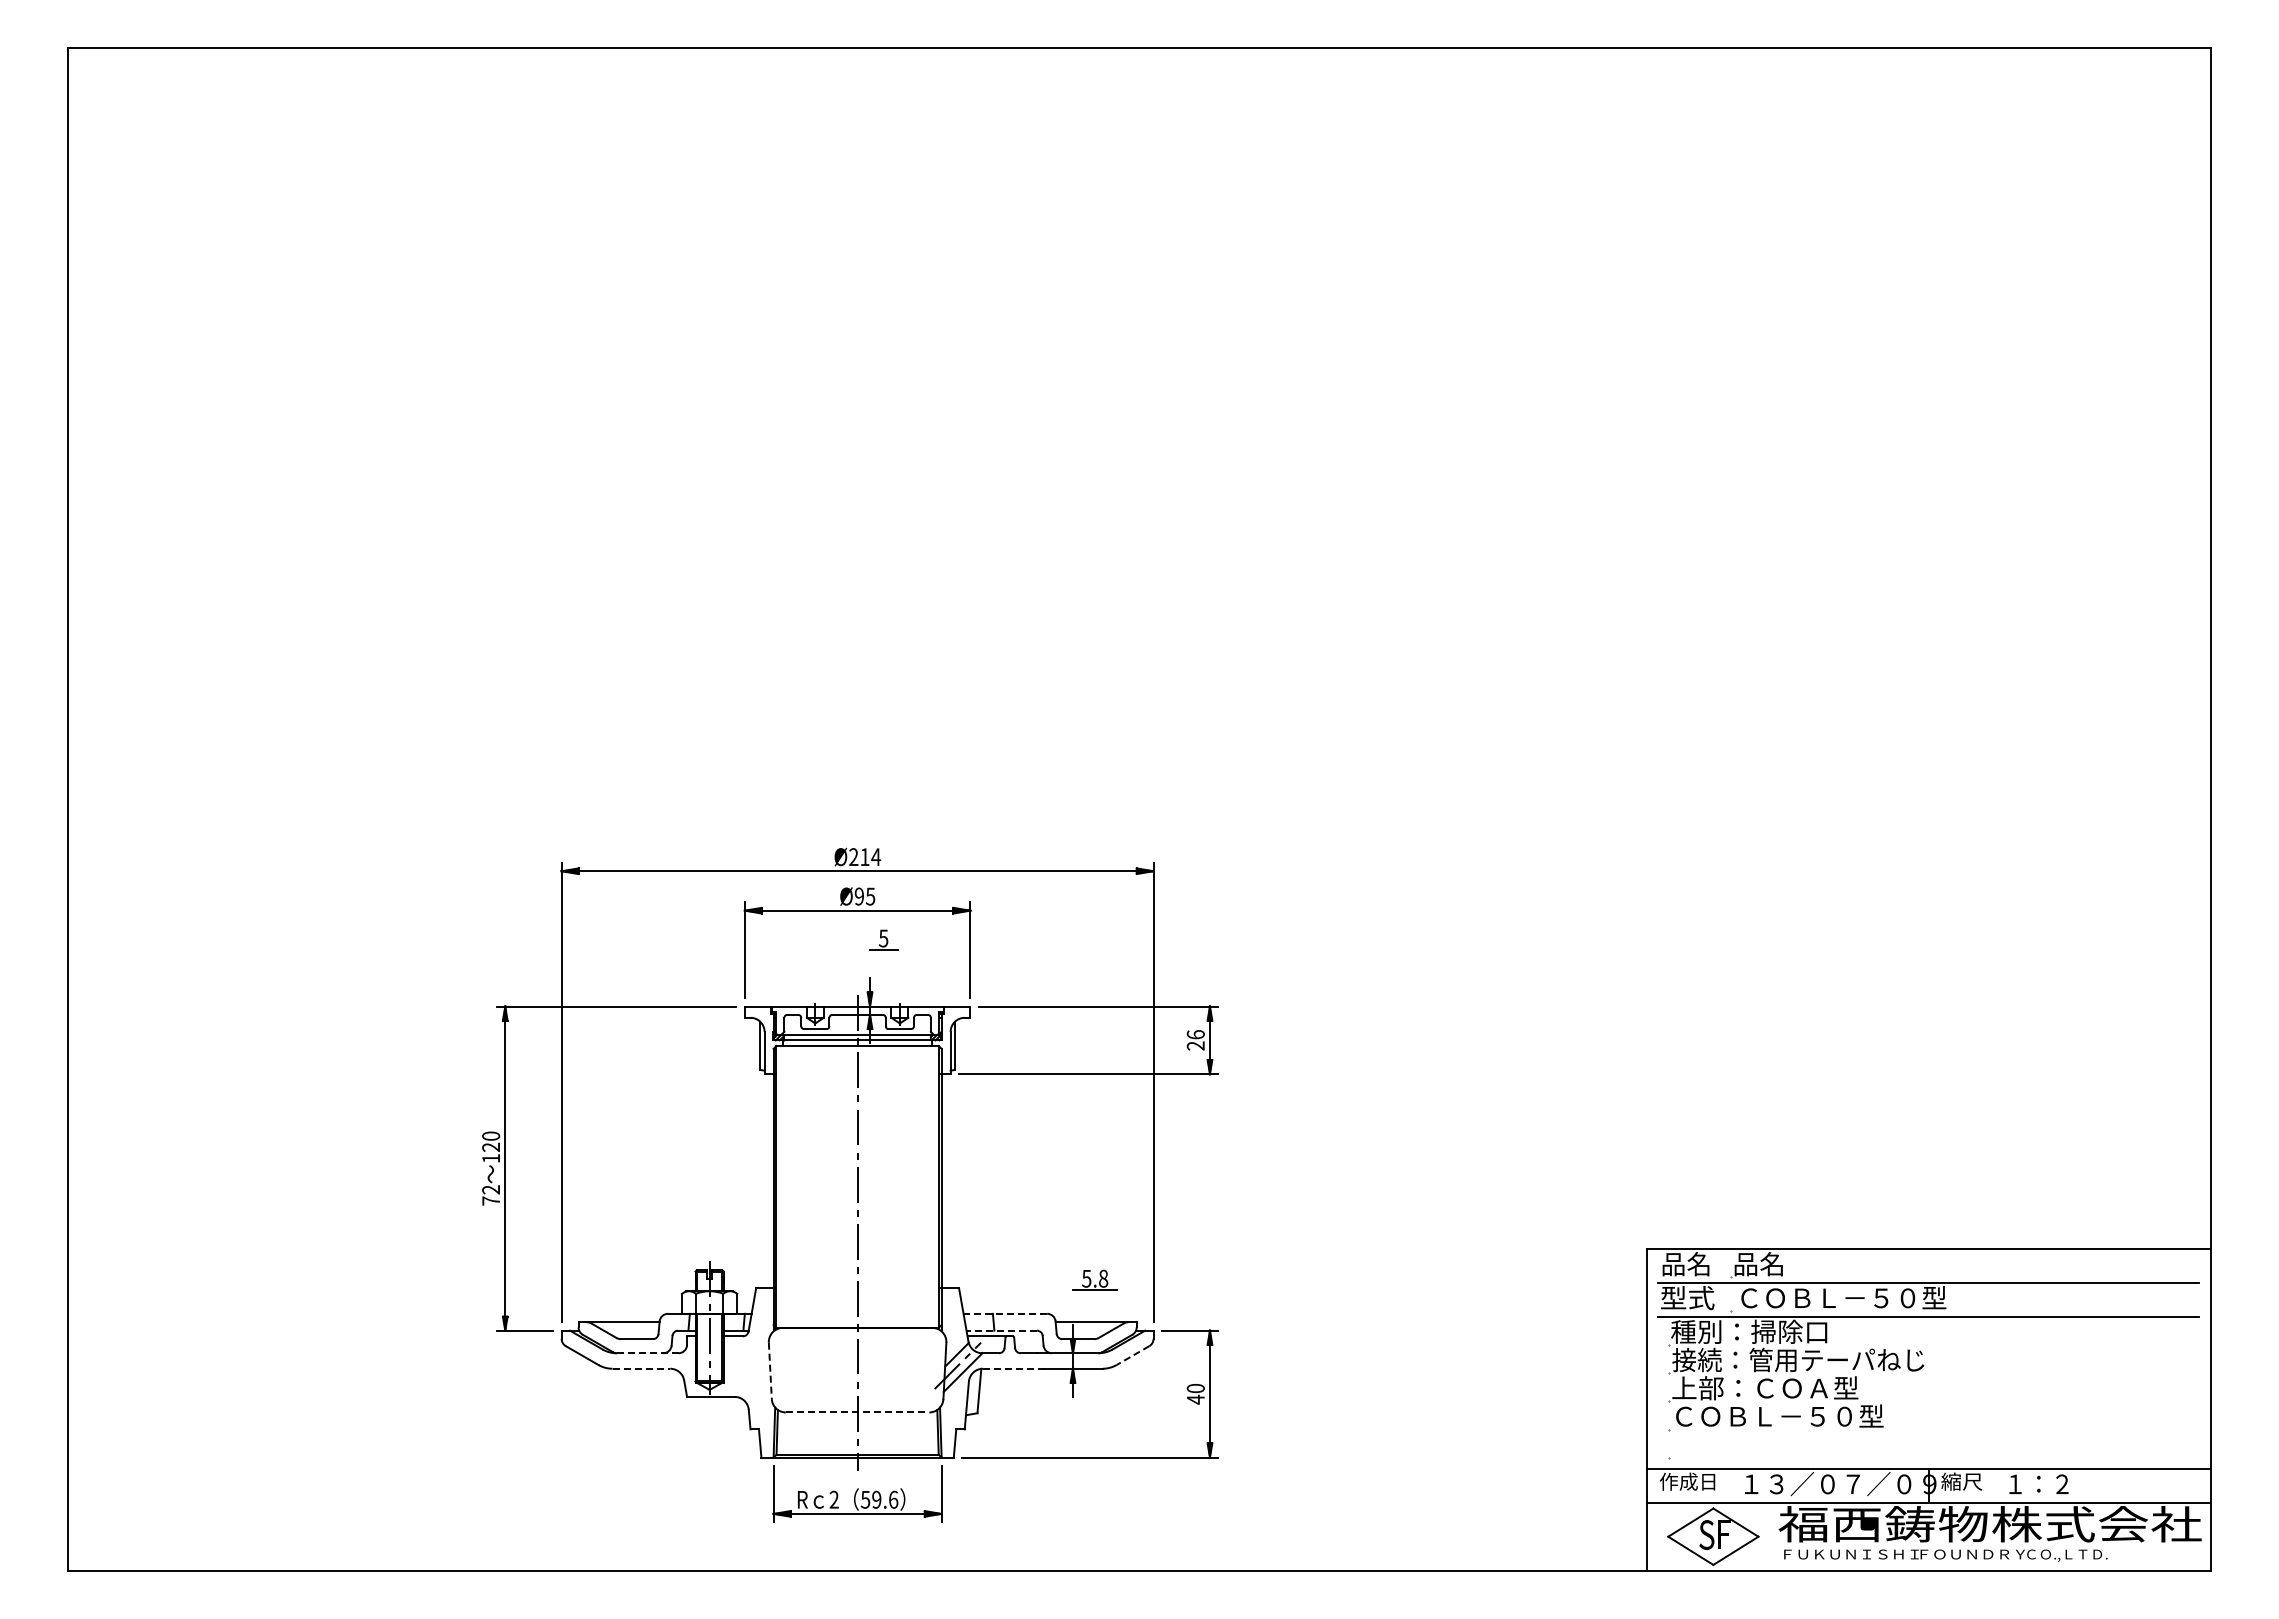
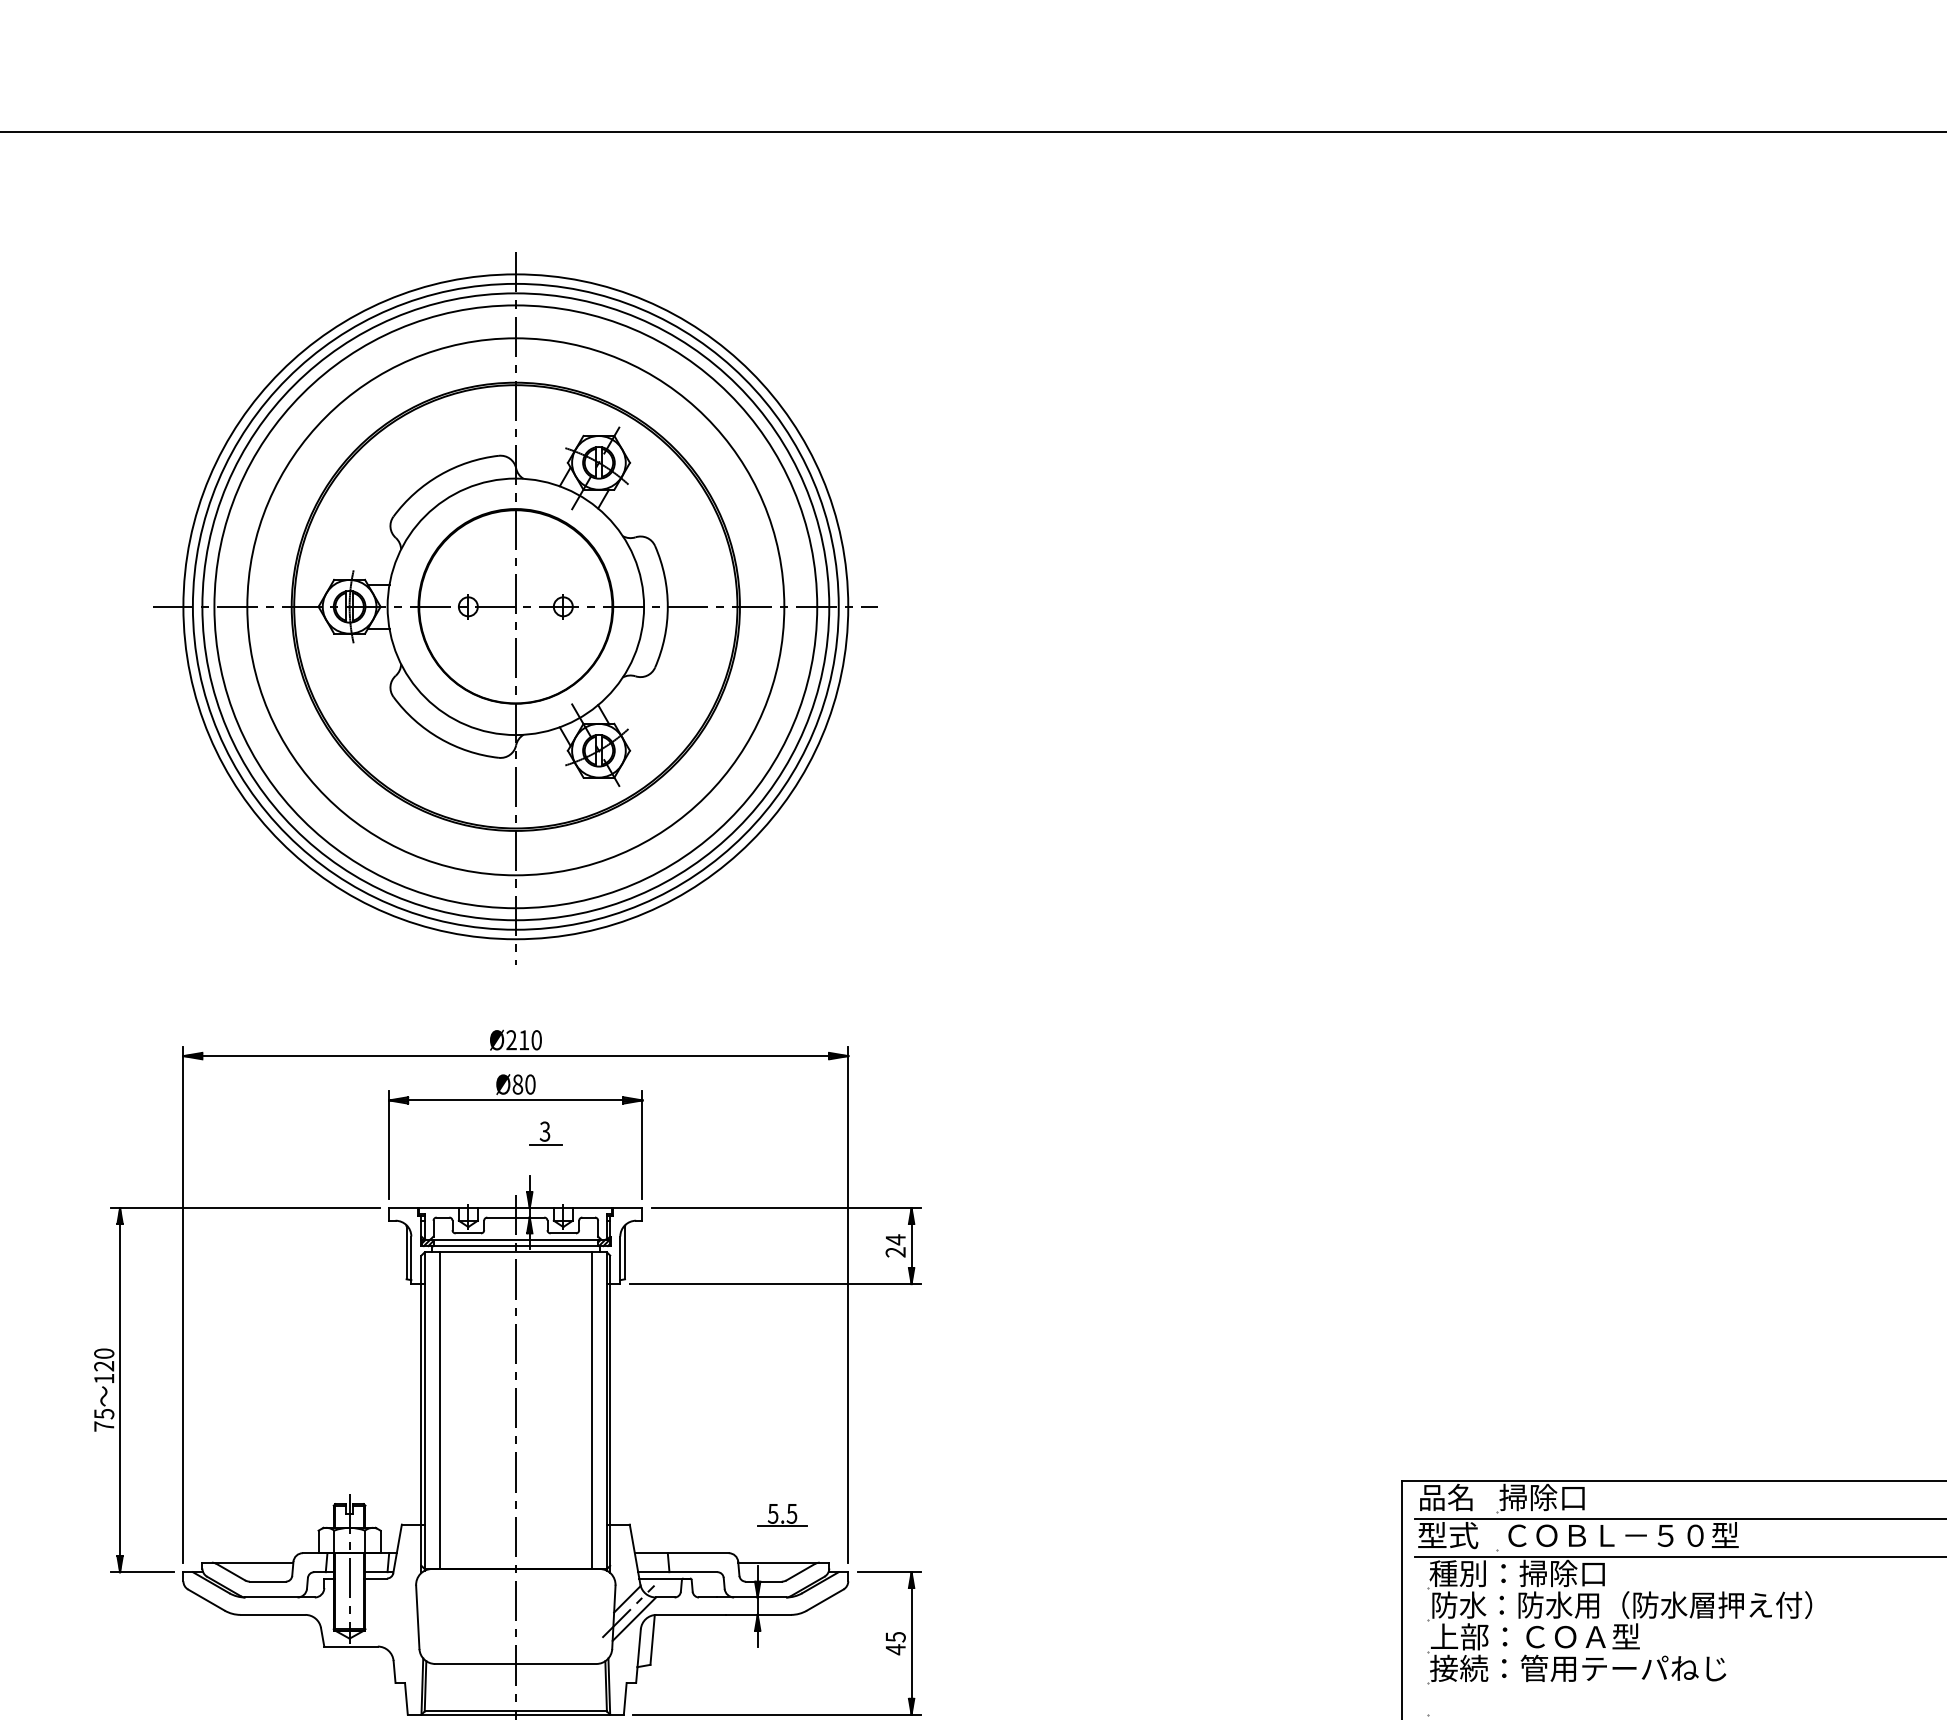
part: (857, 472) -> (515, 608), added
text: (876, 857) -> (537, 1040), Ø214 -> Ø210
text: (864, 896) -> (523, 1084), Ø95 -> Ø80
text: (883, 937) -> (544, 1130), 5 -> 3
text: (1195, 1034) -> (895, 1239), 26 -> 24
line: (789, 1186) -> (439, 1410), added
line: (925, 1186) -> (592, 1410), added
text: (491, 1189) -> (104, 1413), 72 -> 75
text: (1771, 1264) -> (1542, 1497), 品名 -> 掃除口
text: (1103, 1278) -> (792, 1513), 5.8 -> 5.5
line: (1005, 1313) -> (681, 1552), dashed -> solid
line: (1001, 1330) -> (677, 1571), dashed -> solid
line: (647, 1353) -> (279, 1597), dashed -> solid
line: (1133, 1355) -> (825, 1600), dashed -> solid
text: (1841, 1359) -> (1620, 1604), 接続：管用テーパねじ -> 防水：防水用（防水層押え付）
line: (641, 1368) -> (273, 1614), dashed -> solid
line: (1013, 1368) -> (690, 1614), dashed -> solid
line: (770, 1371) -> (417, 1617), dashed -> solid
text: (1195, 1388) -> (895, 1637), 40 -> 45
line: (857, 1412) -> (515, 1664), dashed -> solid
text: (1803, 1416) -> (1578, 1668), ＣＯＢＬ－５０型 -> 接続：管用テーパねじ

